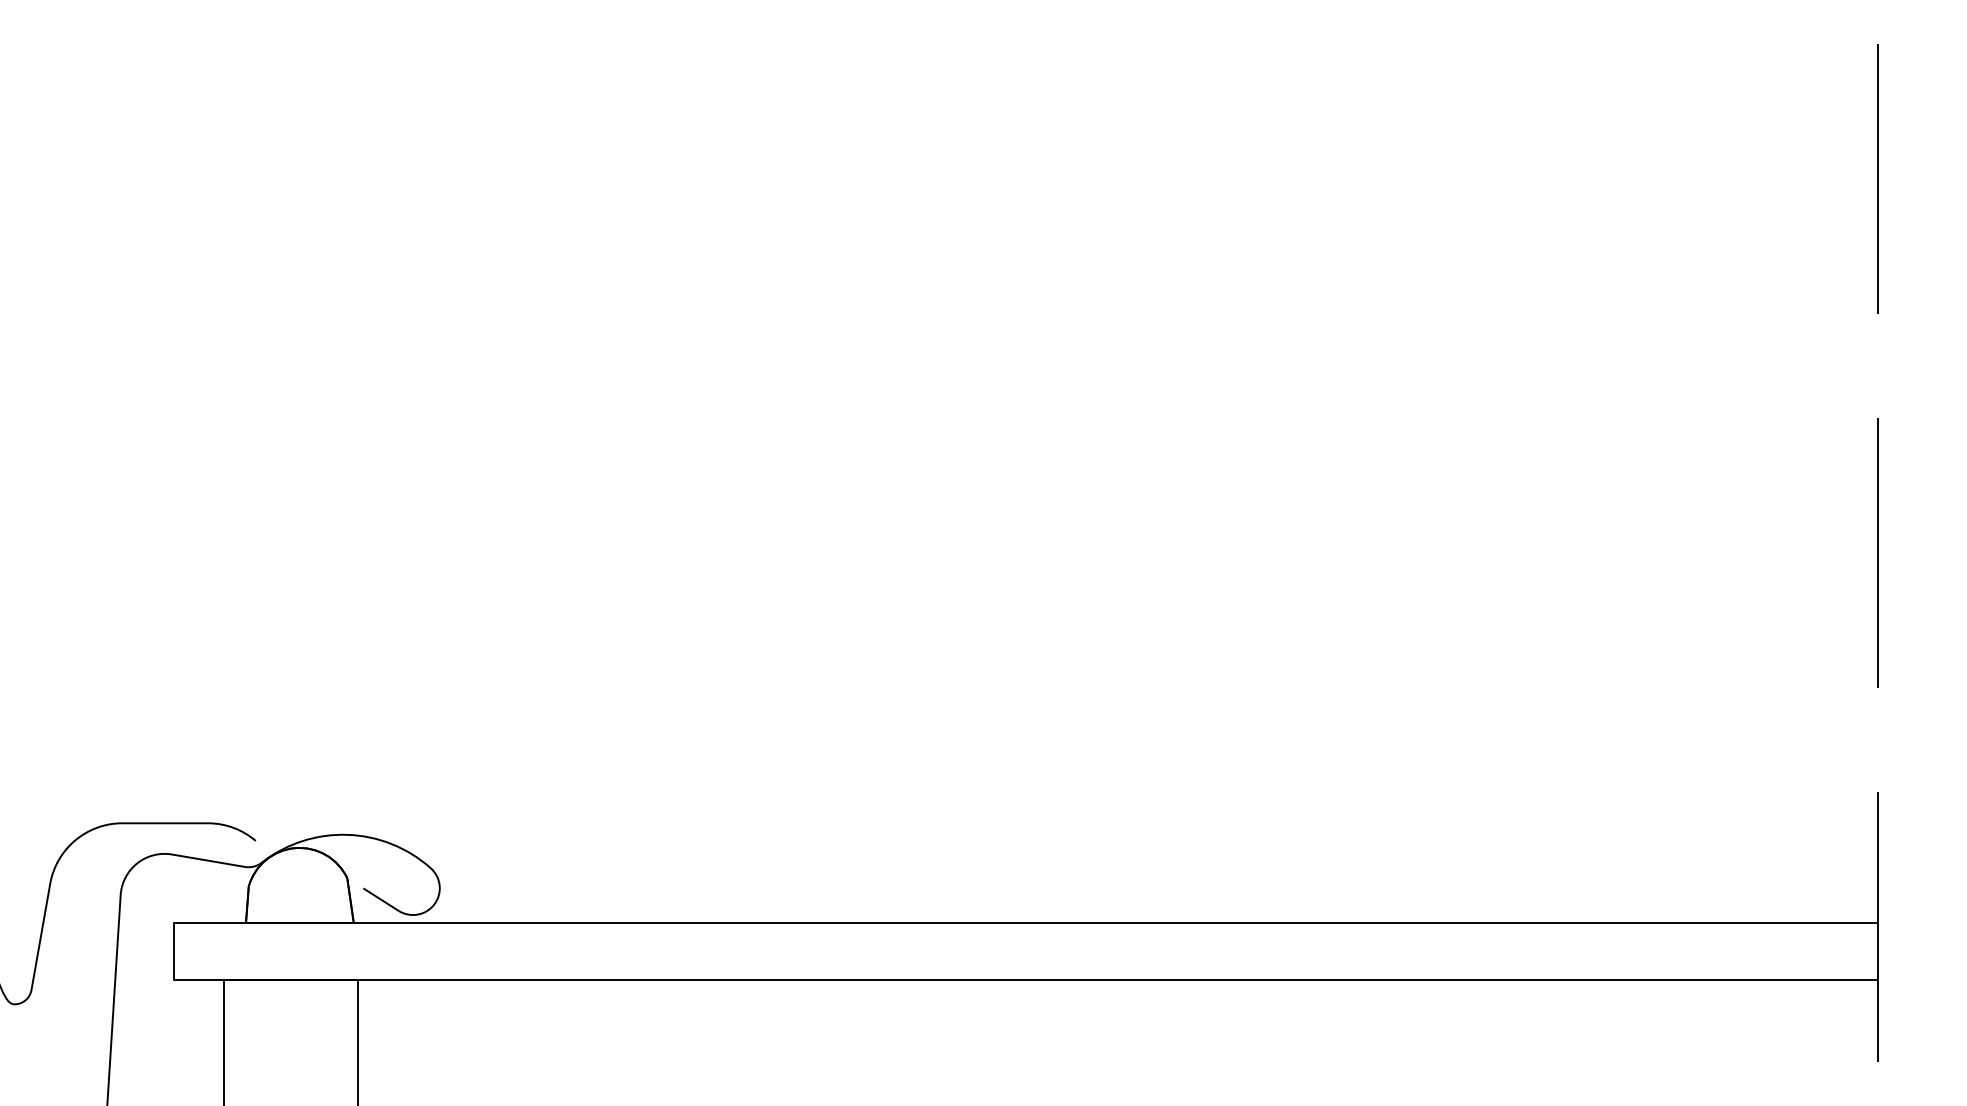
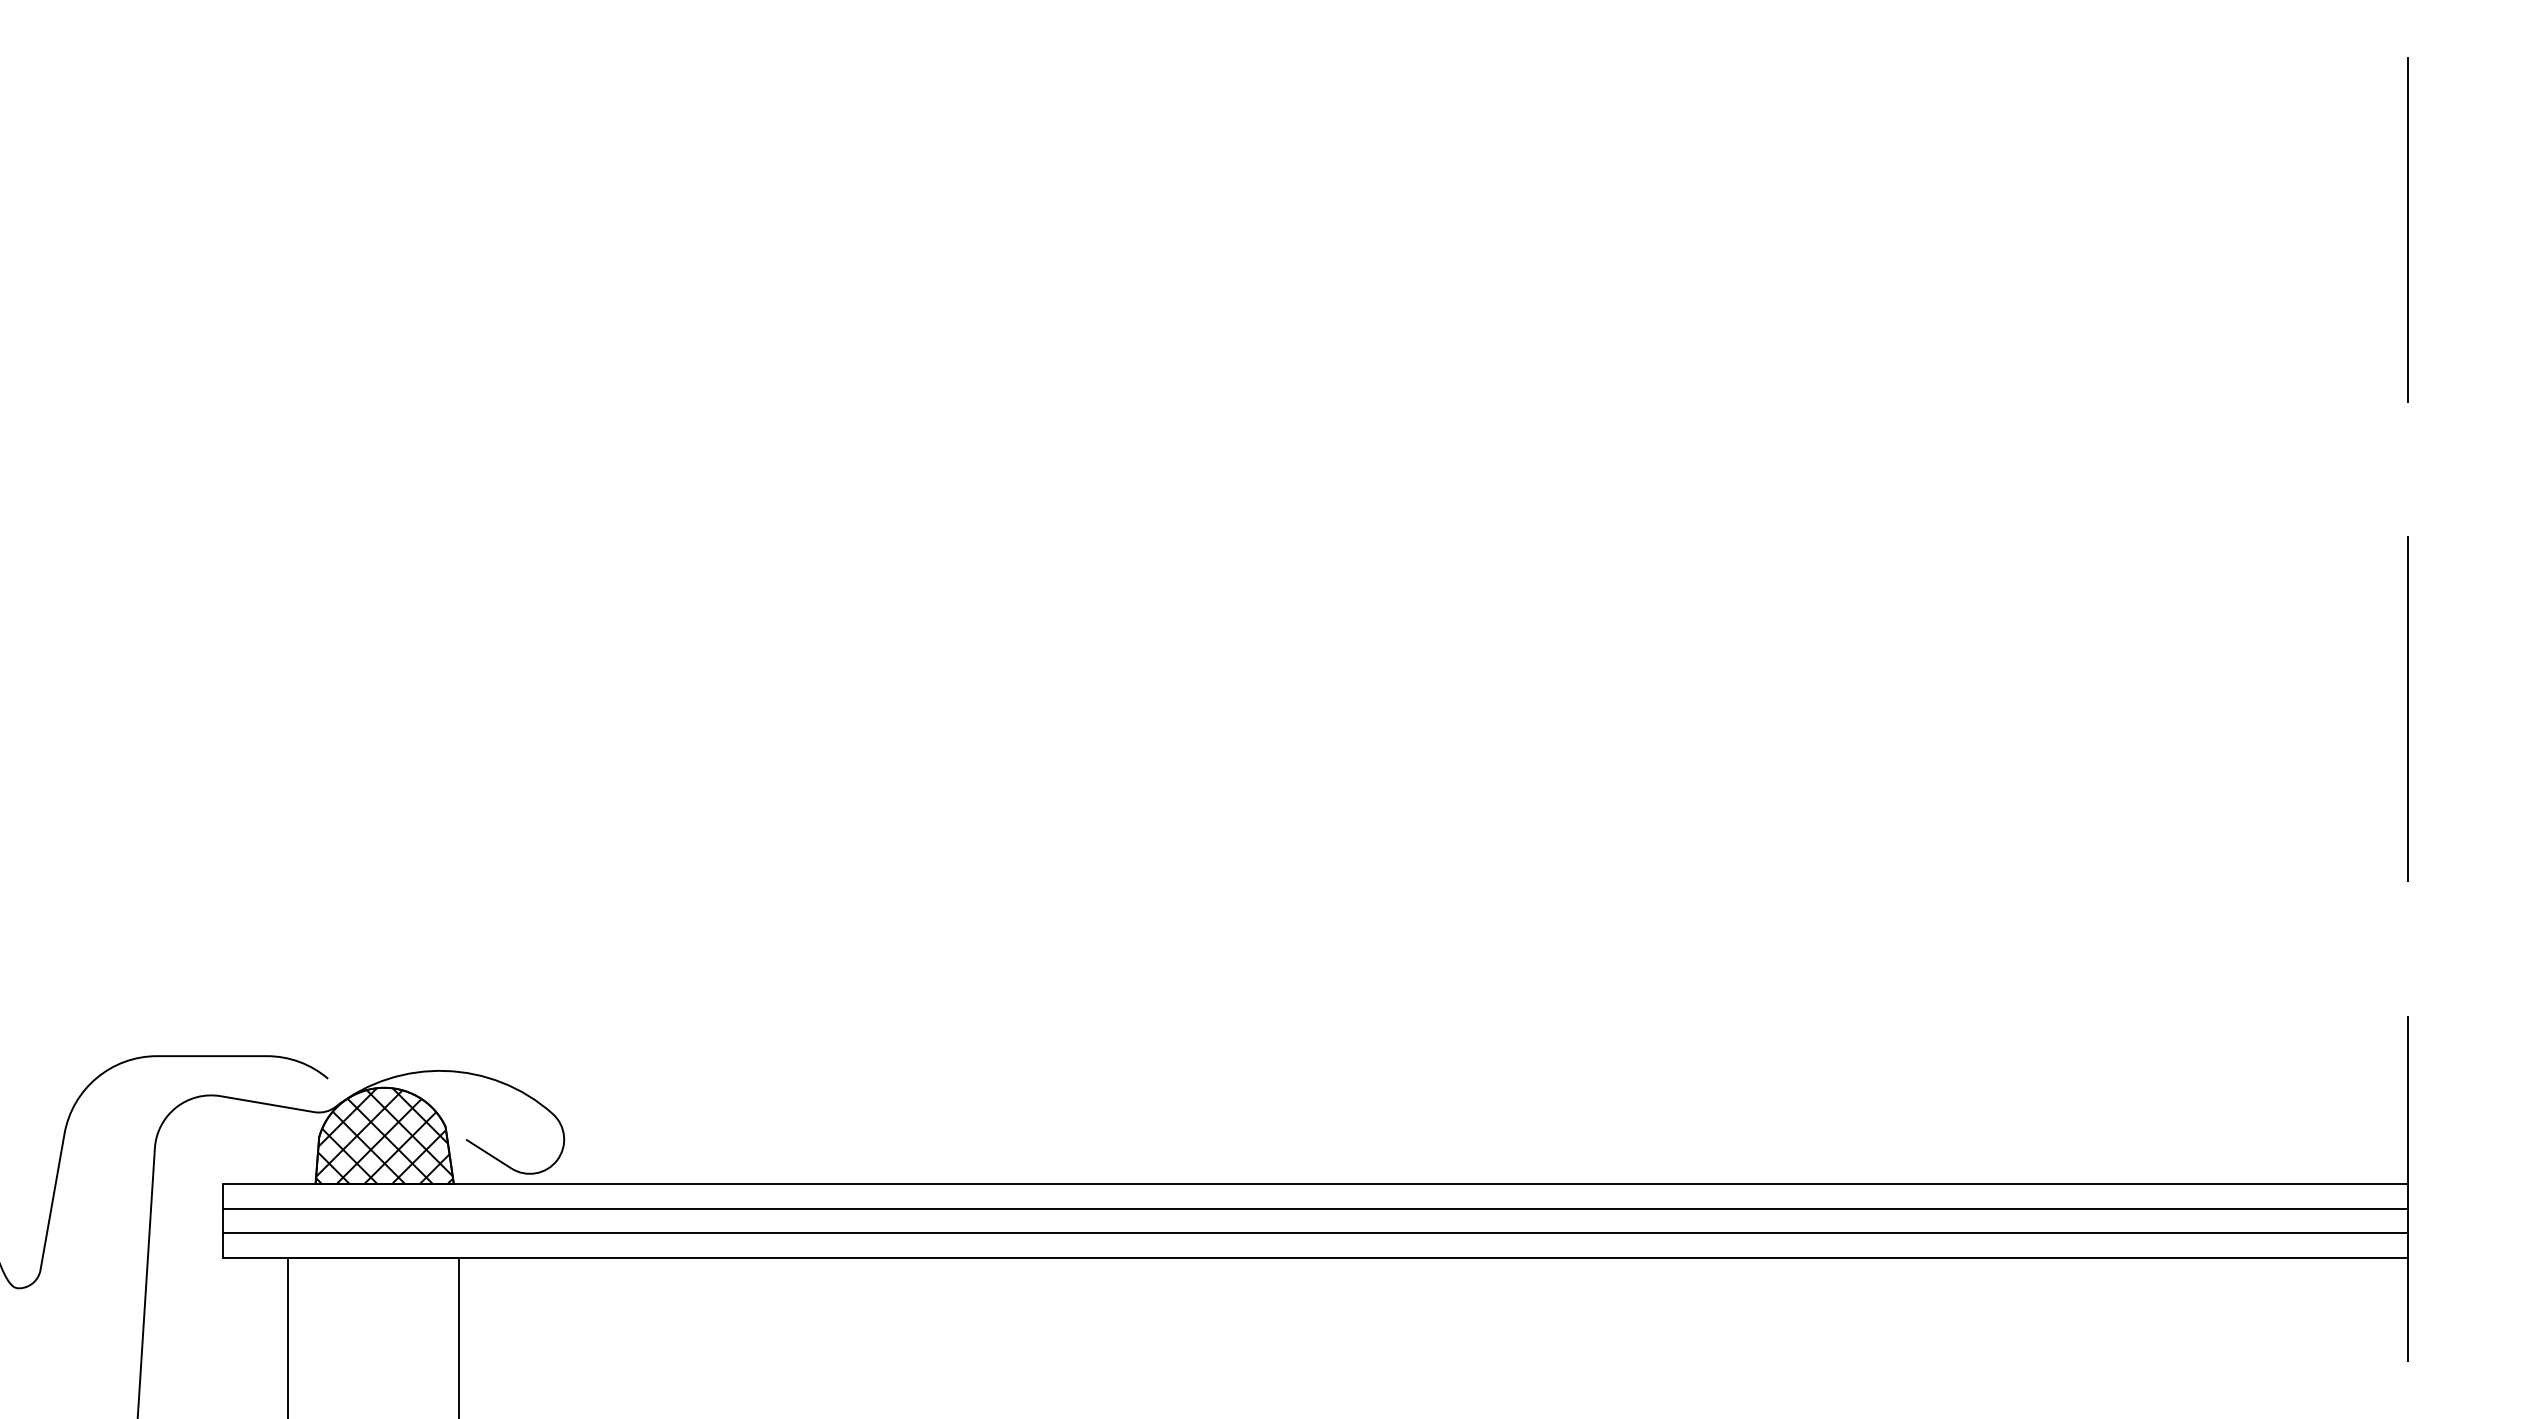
hatch: (299, 885) -> (384, 1136), added
line: (1025, 942) -> (1315, 1208), added
line: (1025, 961) -> (1315, 1233), added

